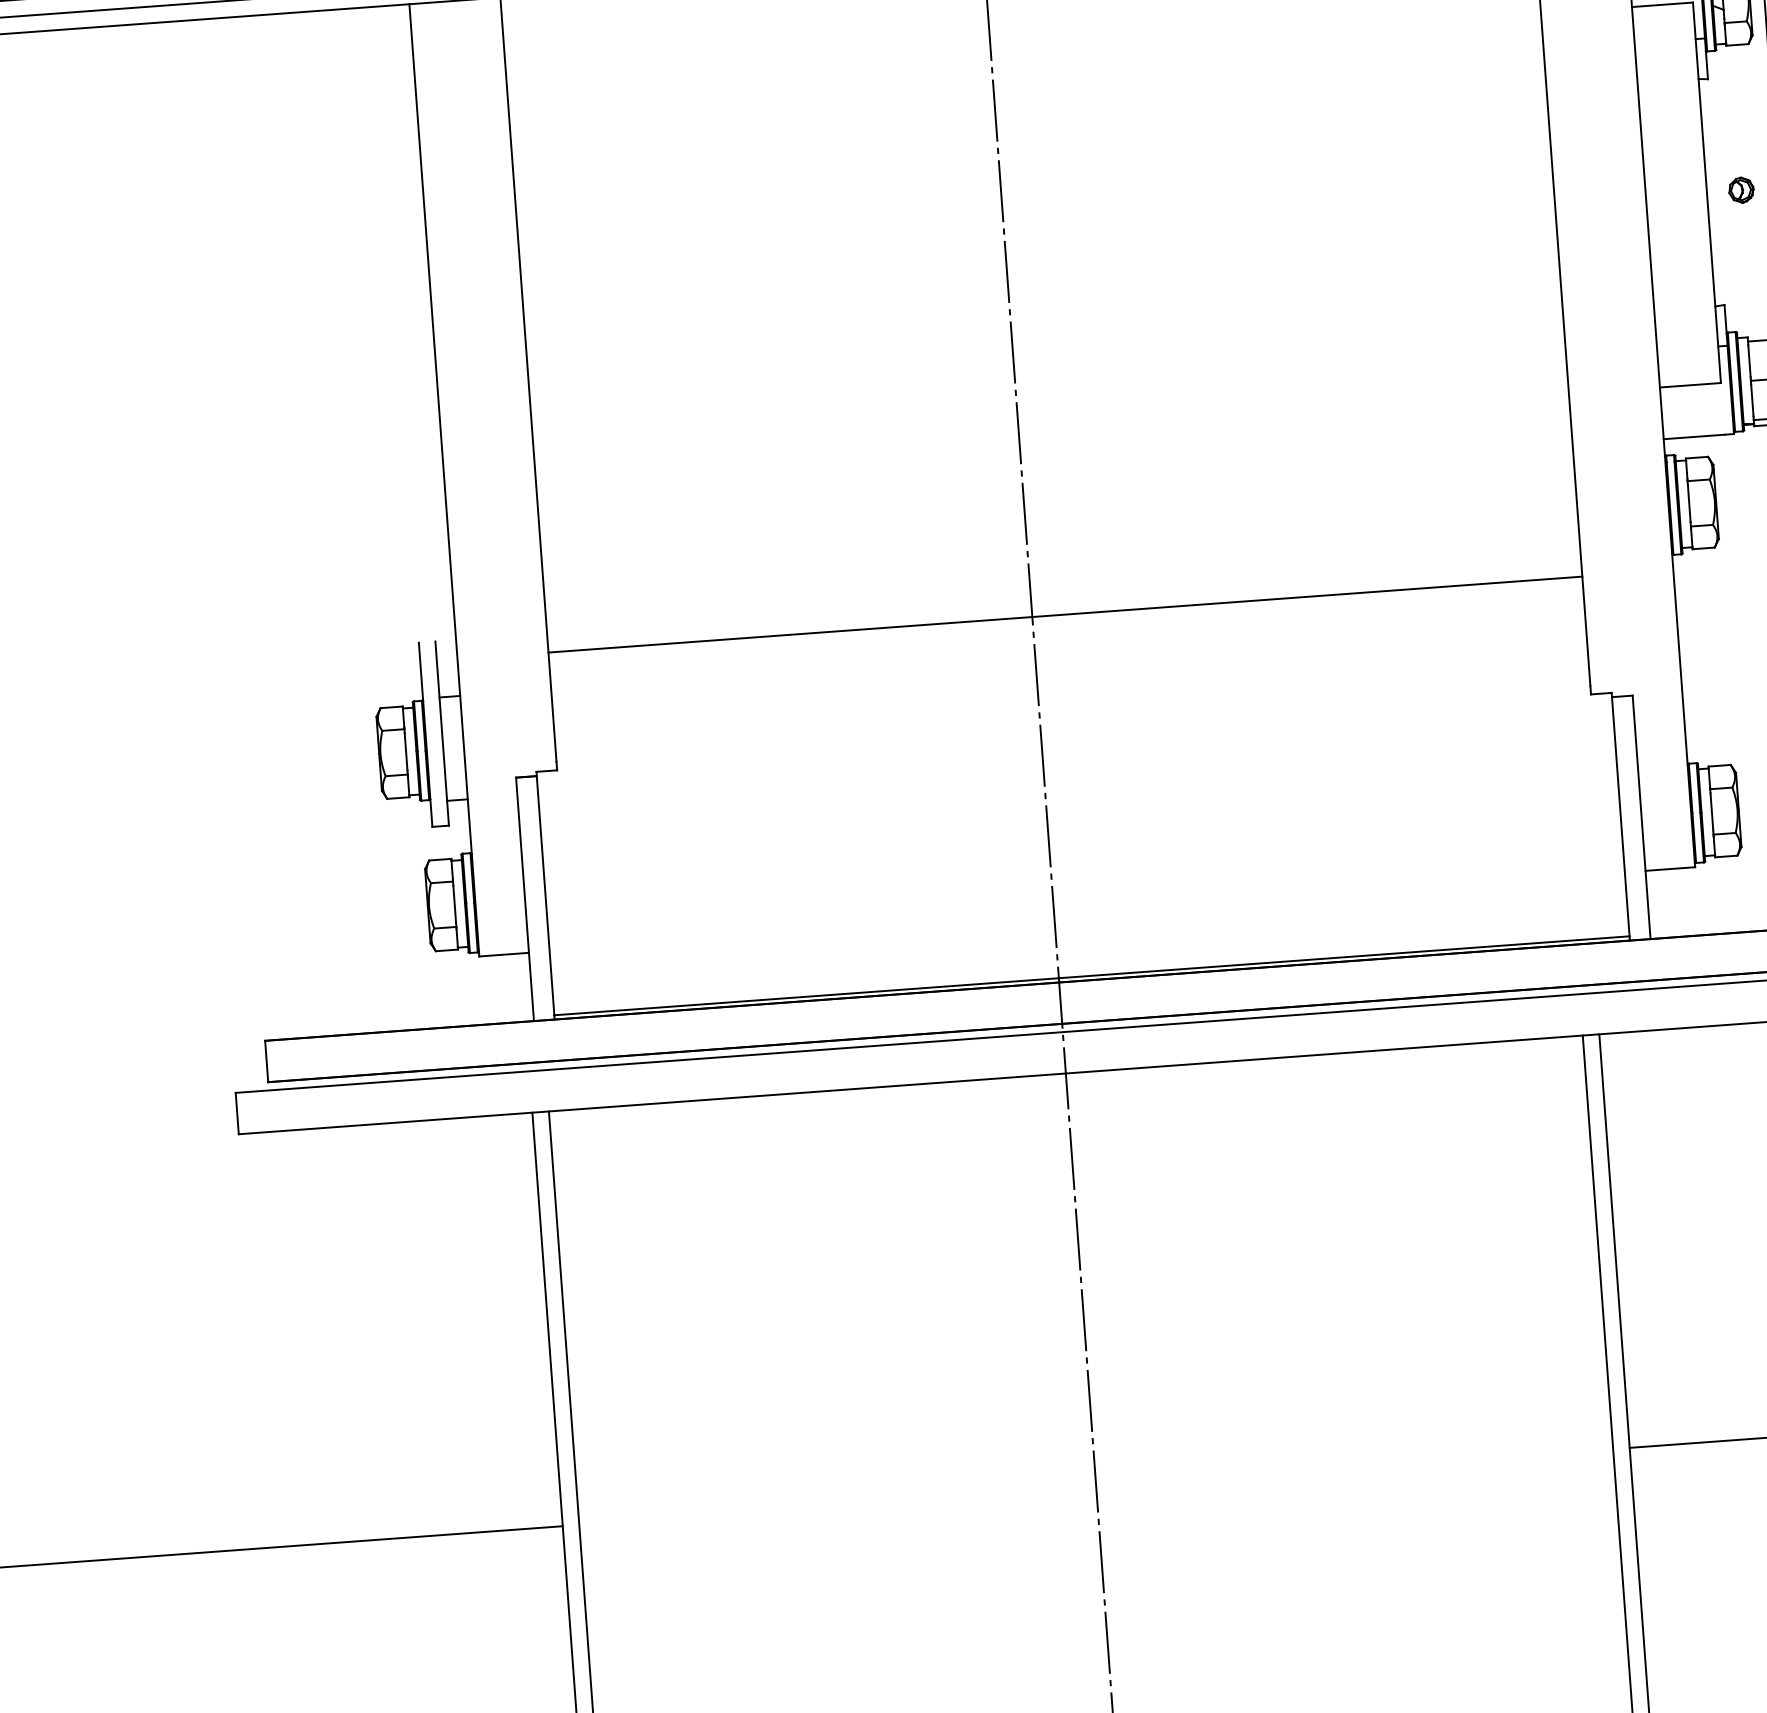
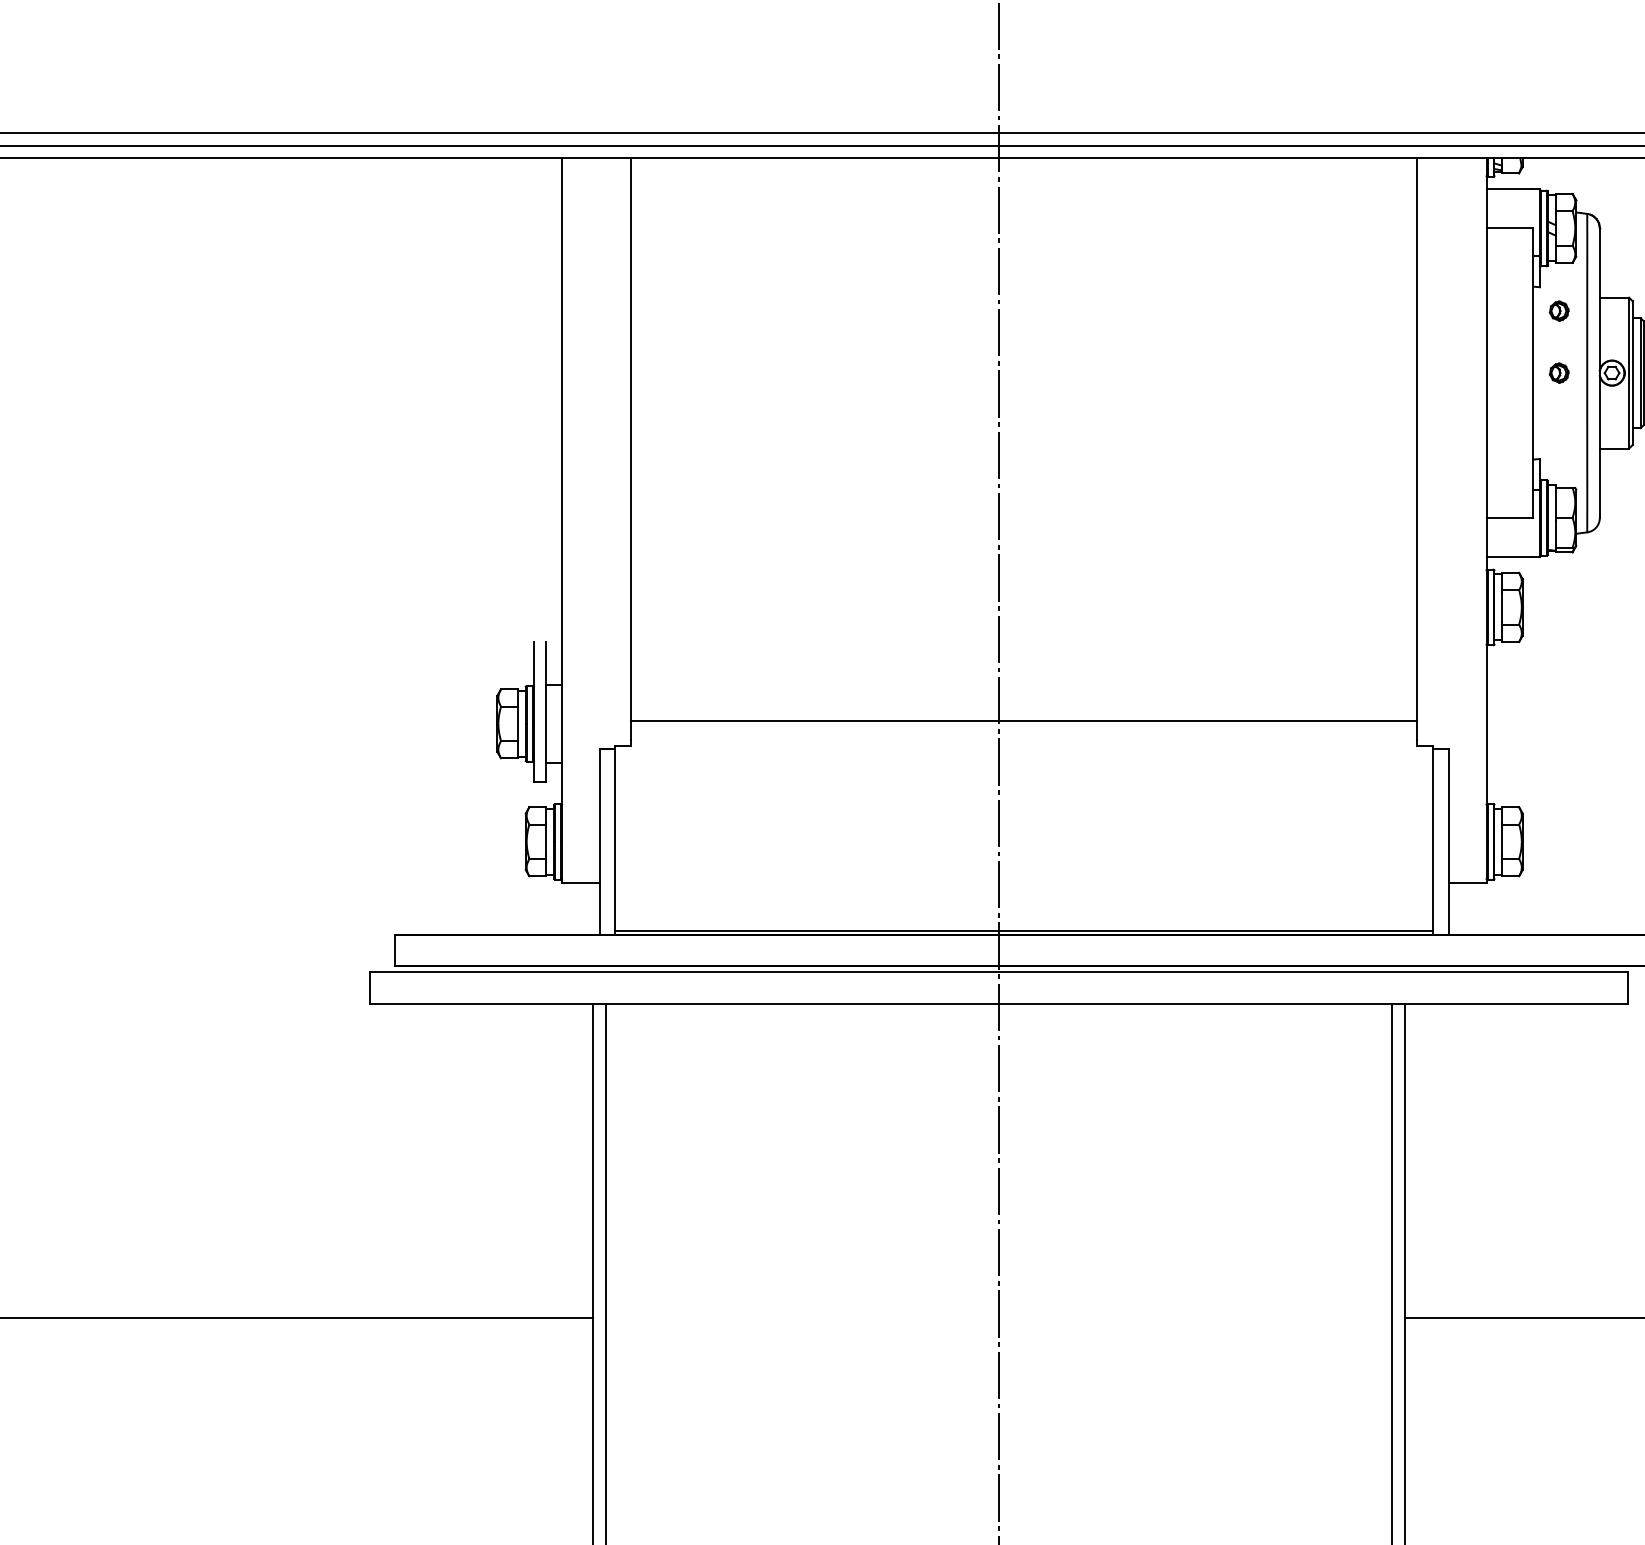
part: (1734, 107) -> (1558, 310), added
line: (1065, 614) -> (1024, 720), moved

